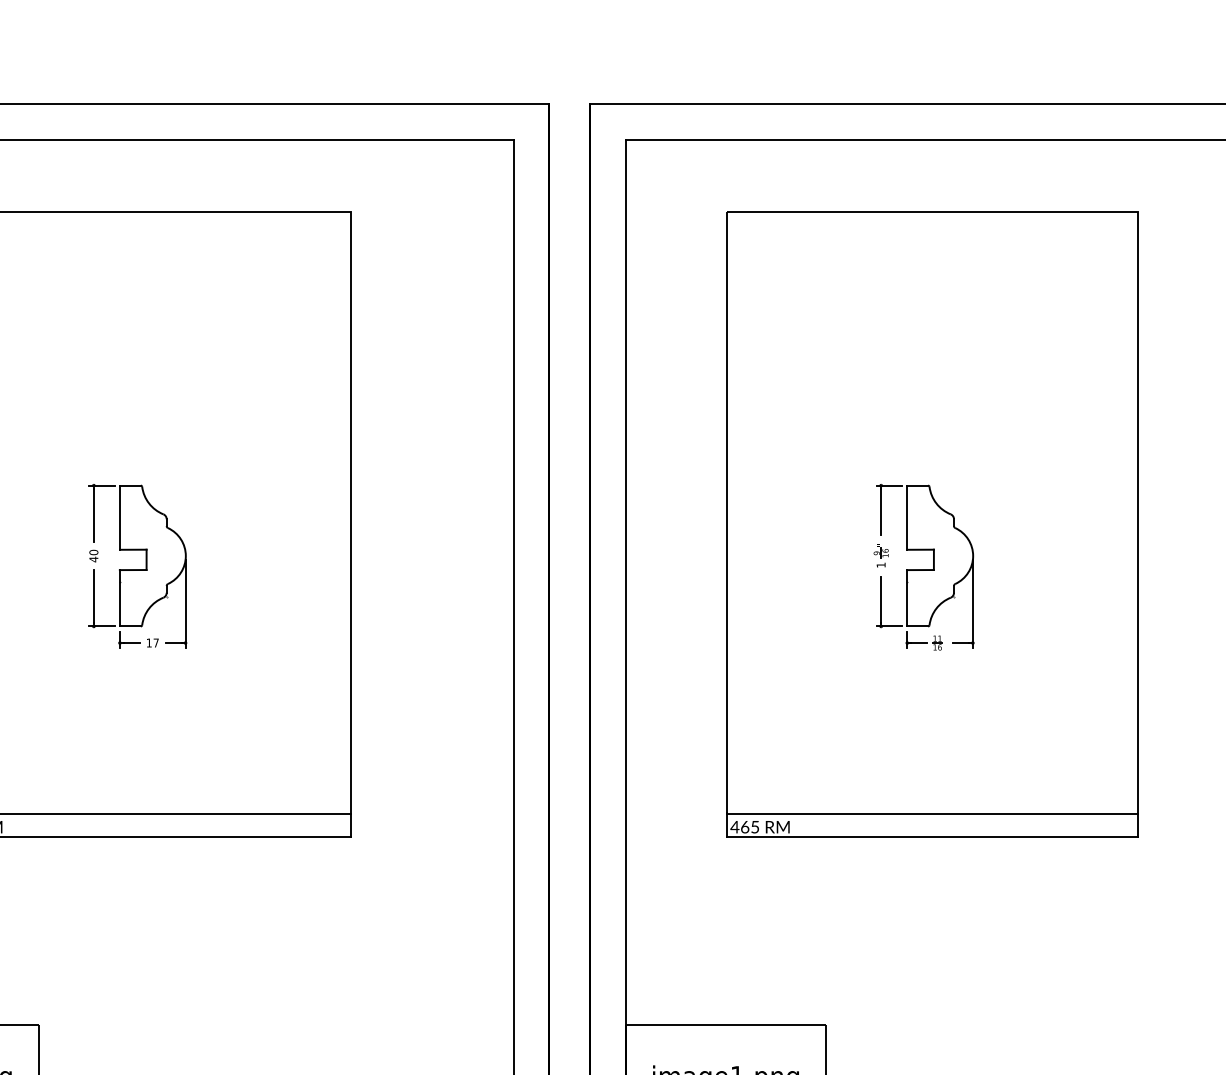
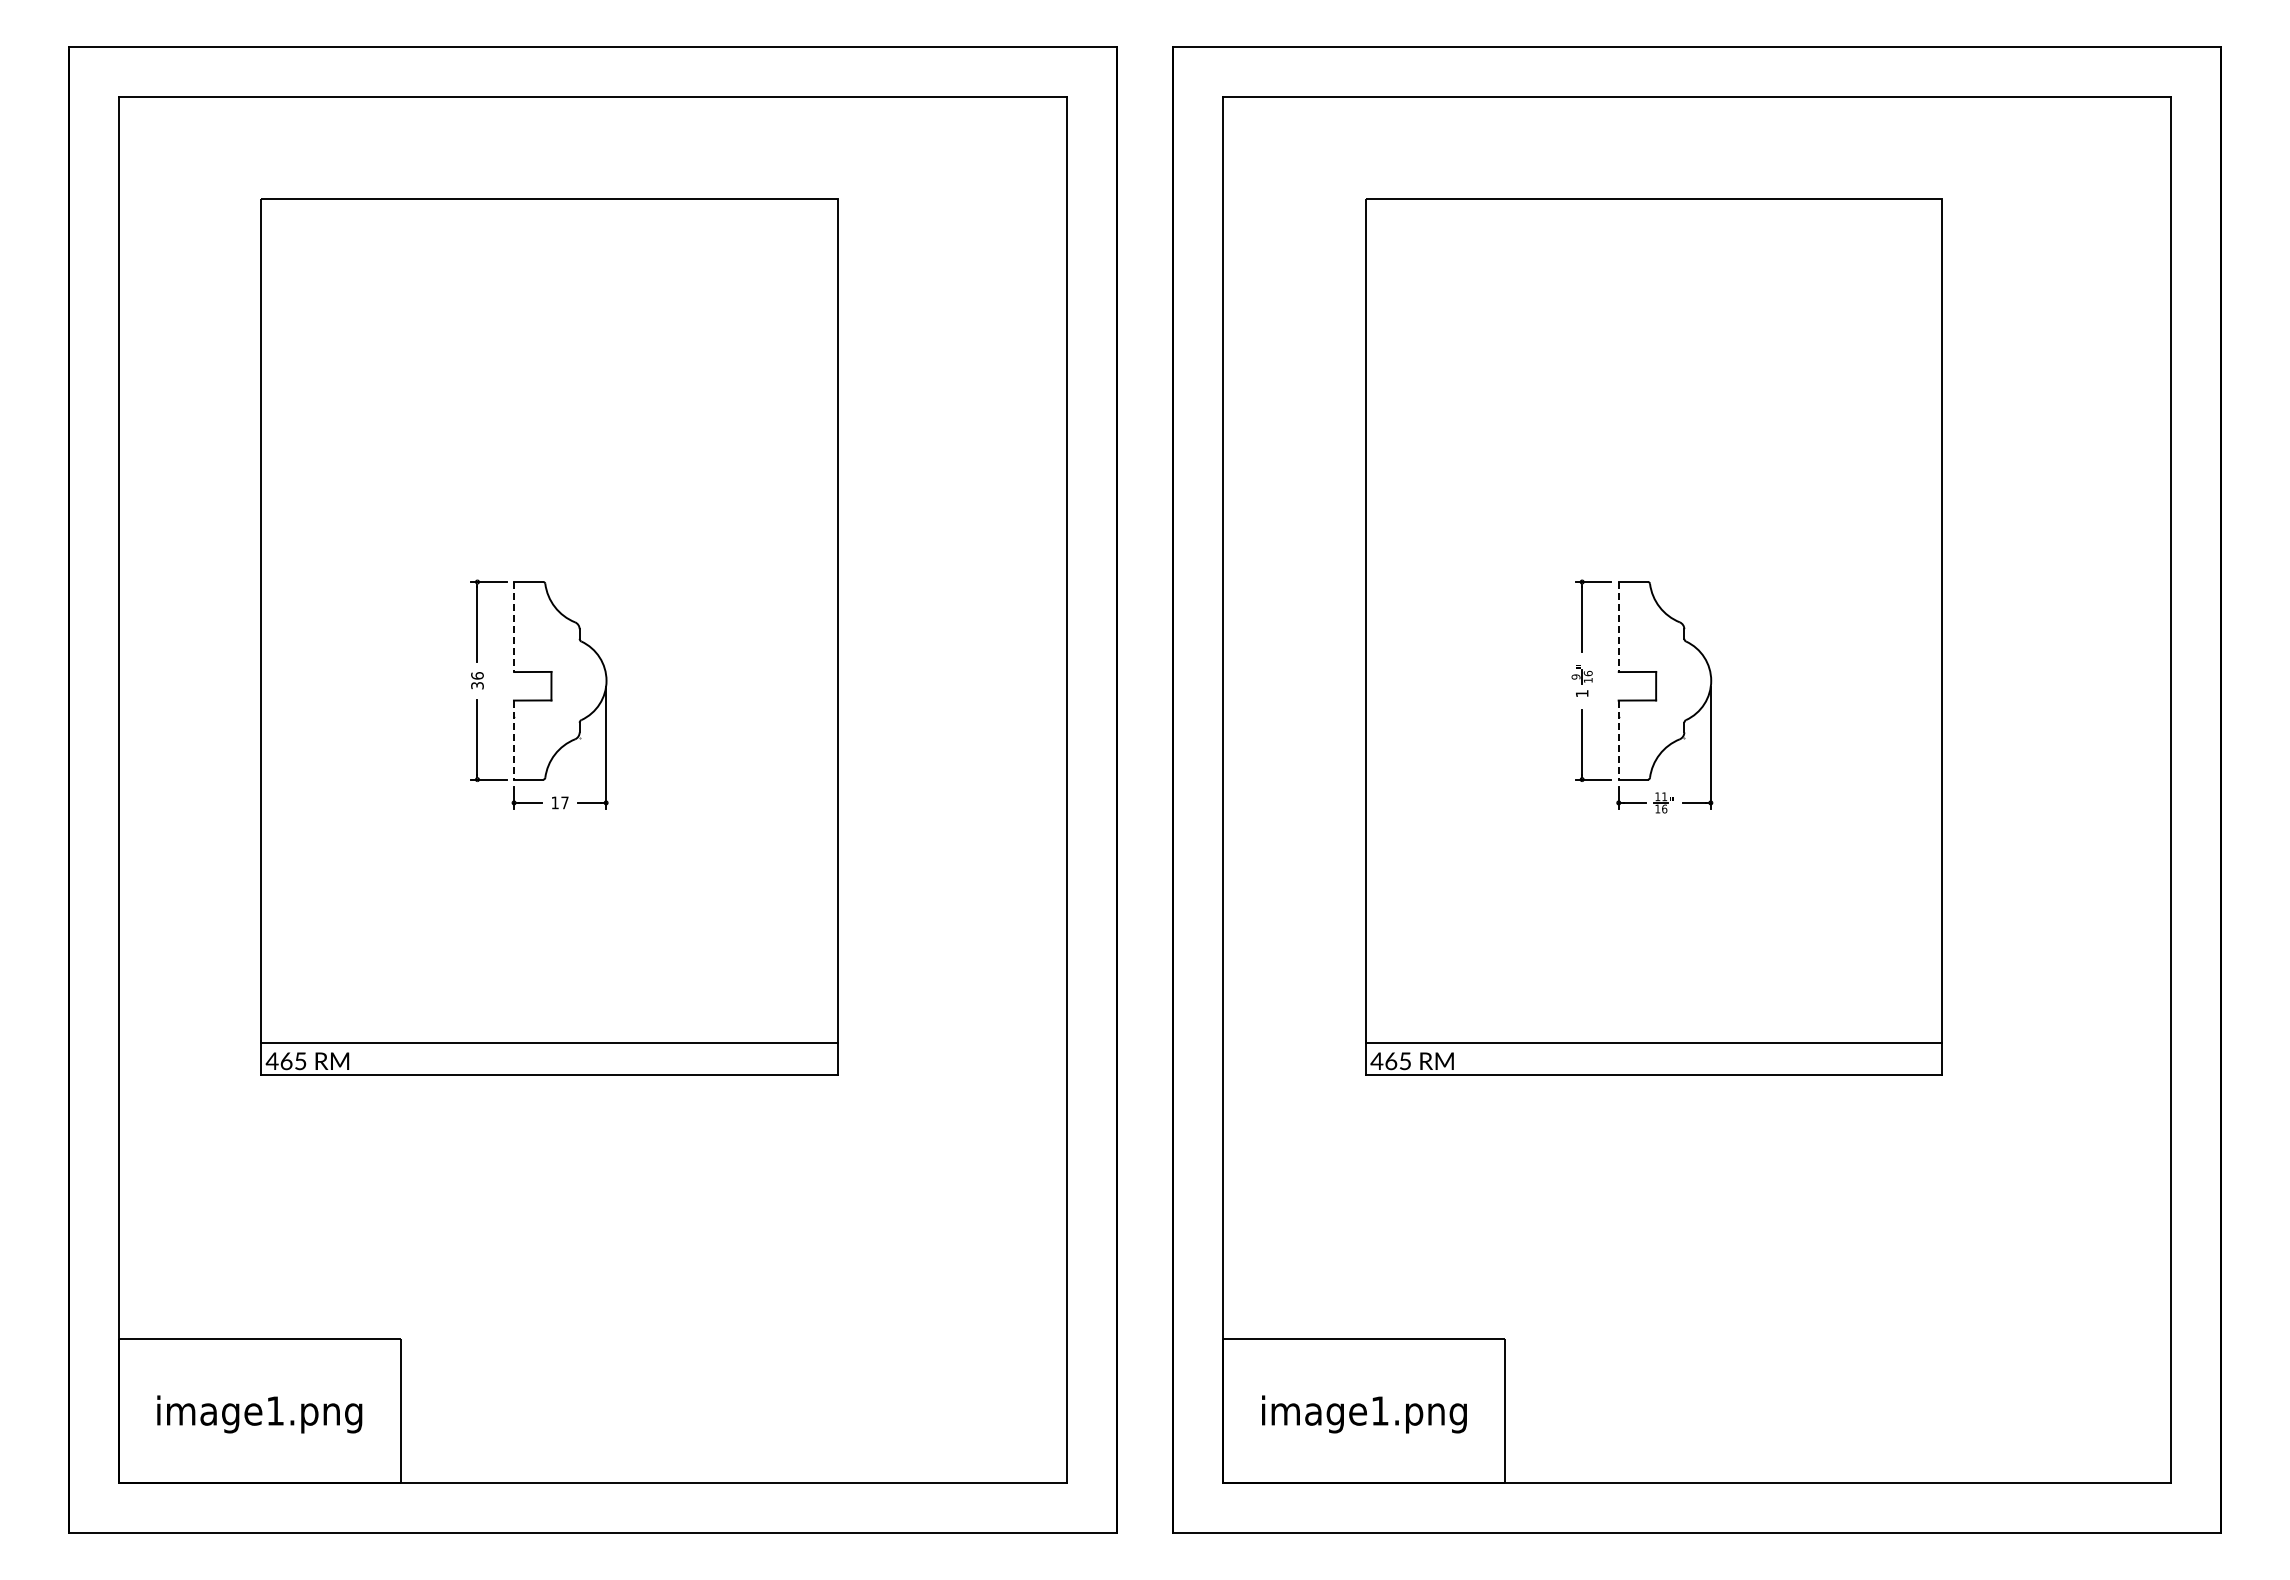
line: (120, 518) -> (514, 627), solid -> dashed
line: (907, 518) -> (1618, 627), solid -> dashed
text: (93, 555) -> (477, 680), 40 -> 36
line: (120, 598) -> (514, 740), solid -> dashed
line: (907, 598) -> (1618, 740), solid -> dashed

